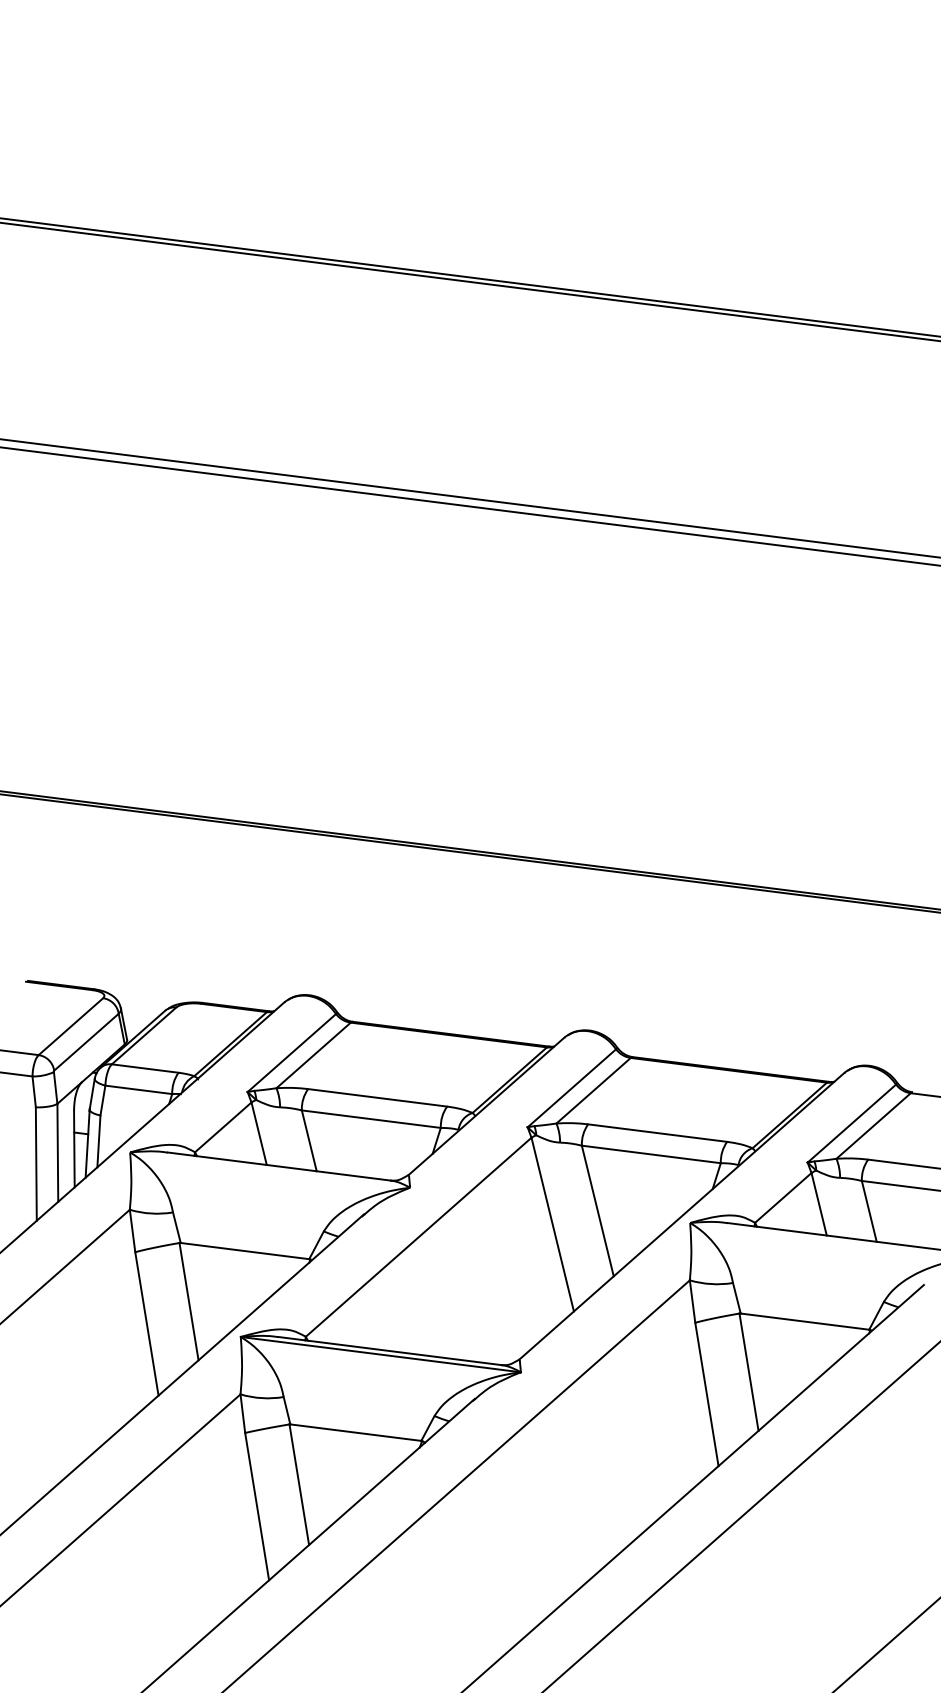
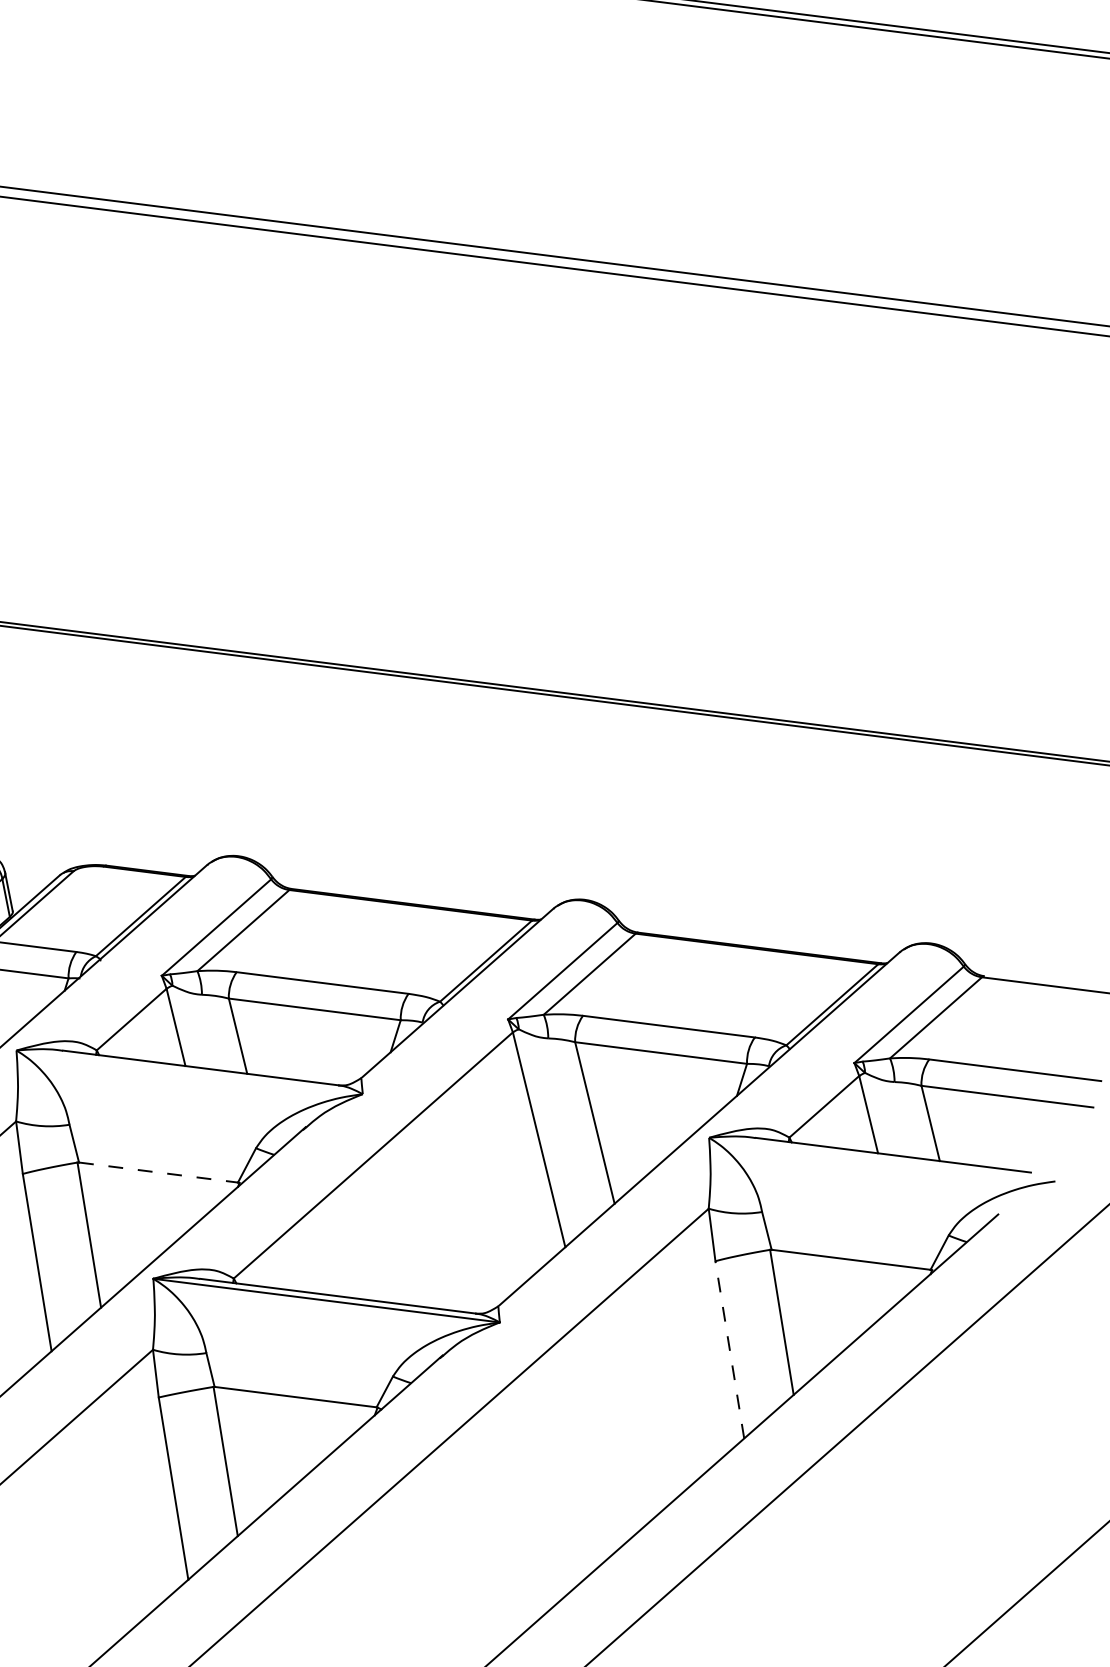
line: (244, 1251) -> (157, 1173), solid -> dashed
line: (706, 1394) -> (729, 1349), solid -> dashed

